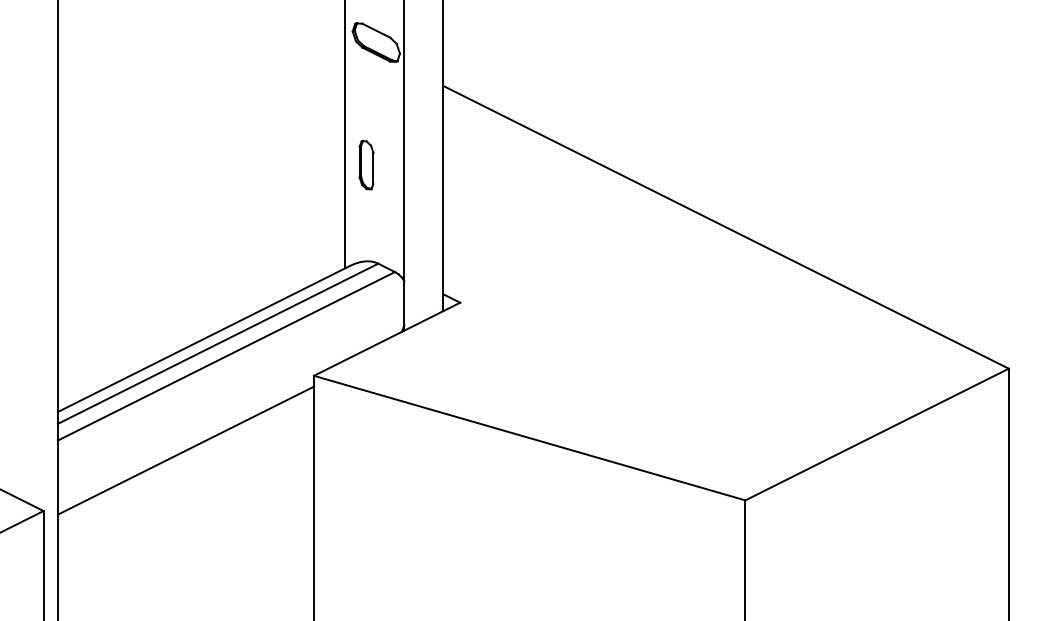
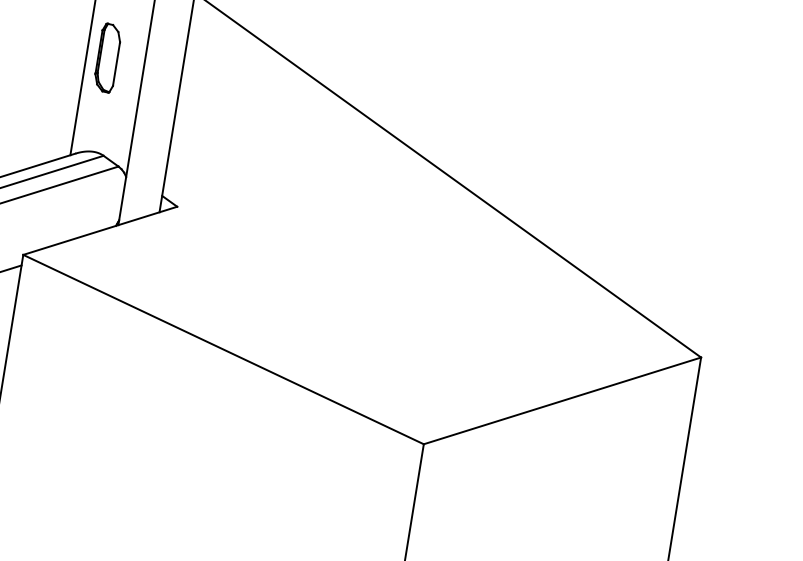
part: (366, 164) -> (107, 57), size x1.43

